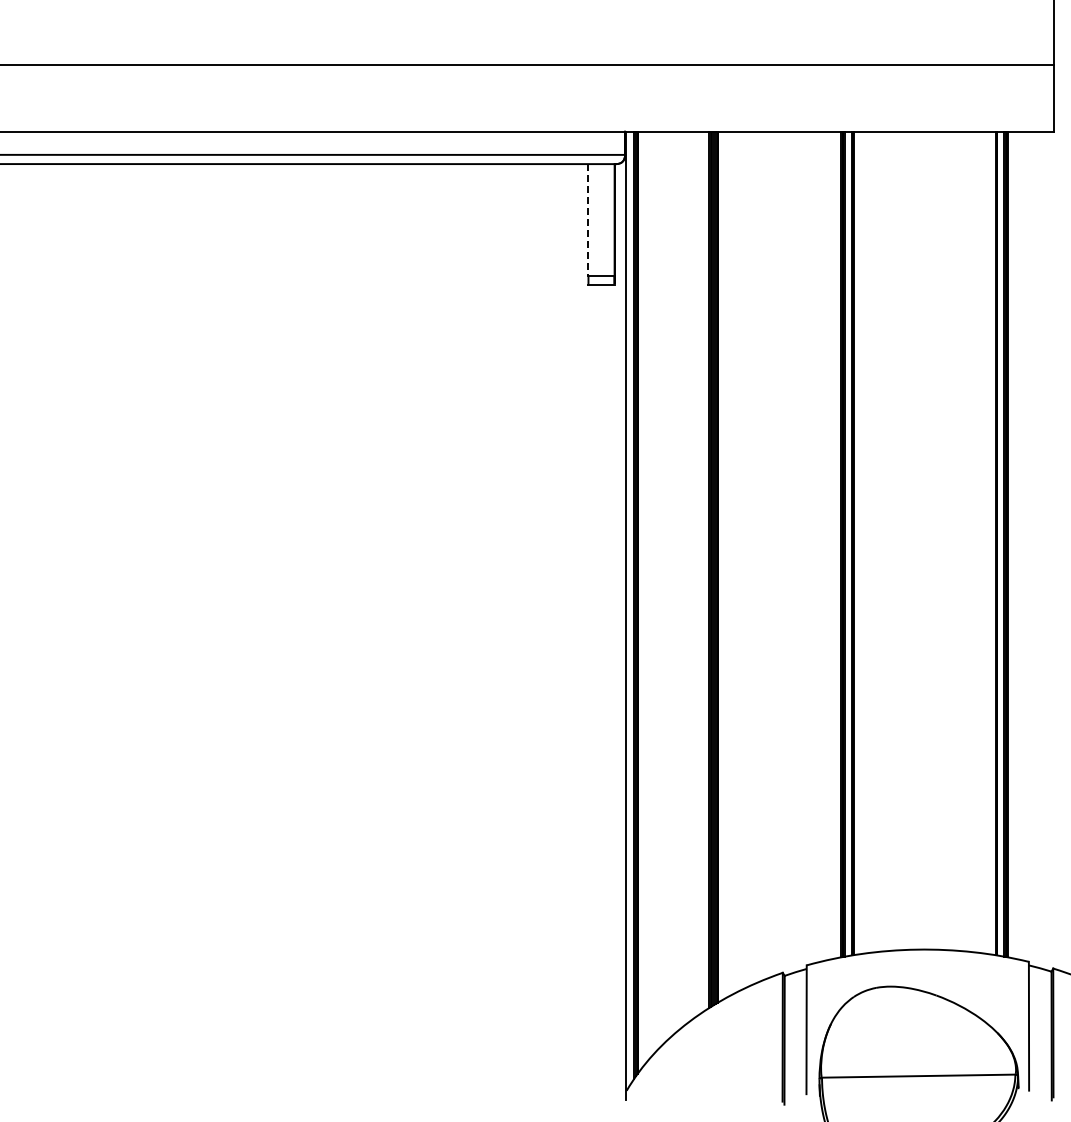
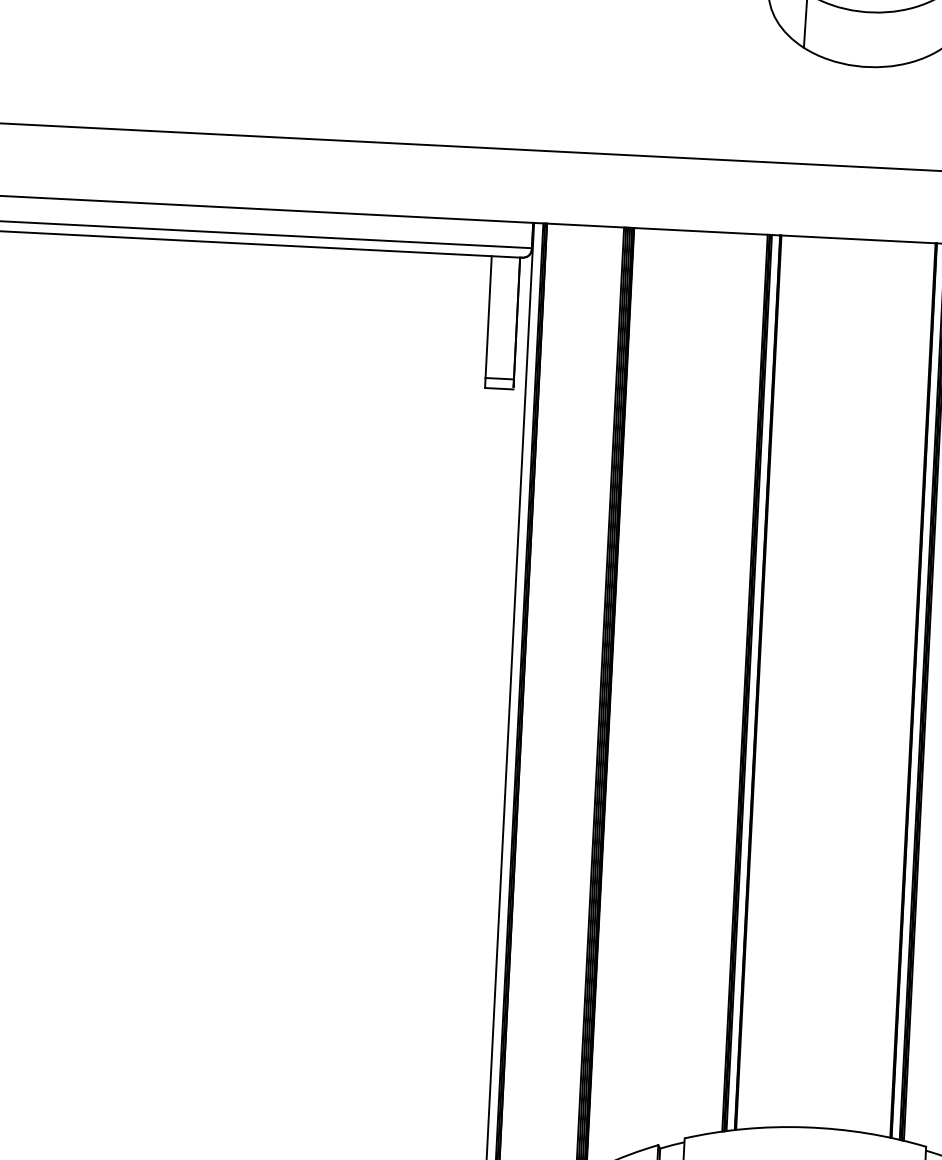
line: (588, 220) -> (488, 317), dashed -> solid

